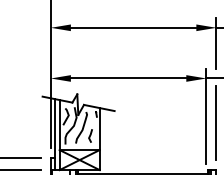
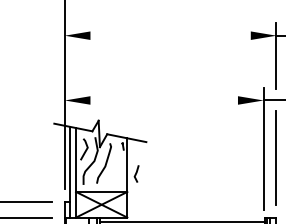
line: (133, 27) -> (170, 35), removed
line: (128, 78) -> (163, 100), removed
line: (90, 135) -> (136, 173), moved

